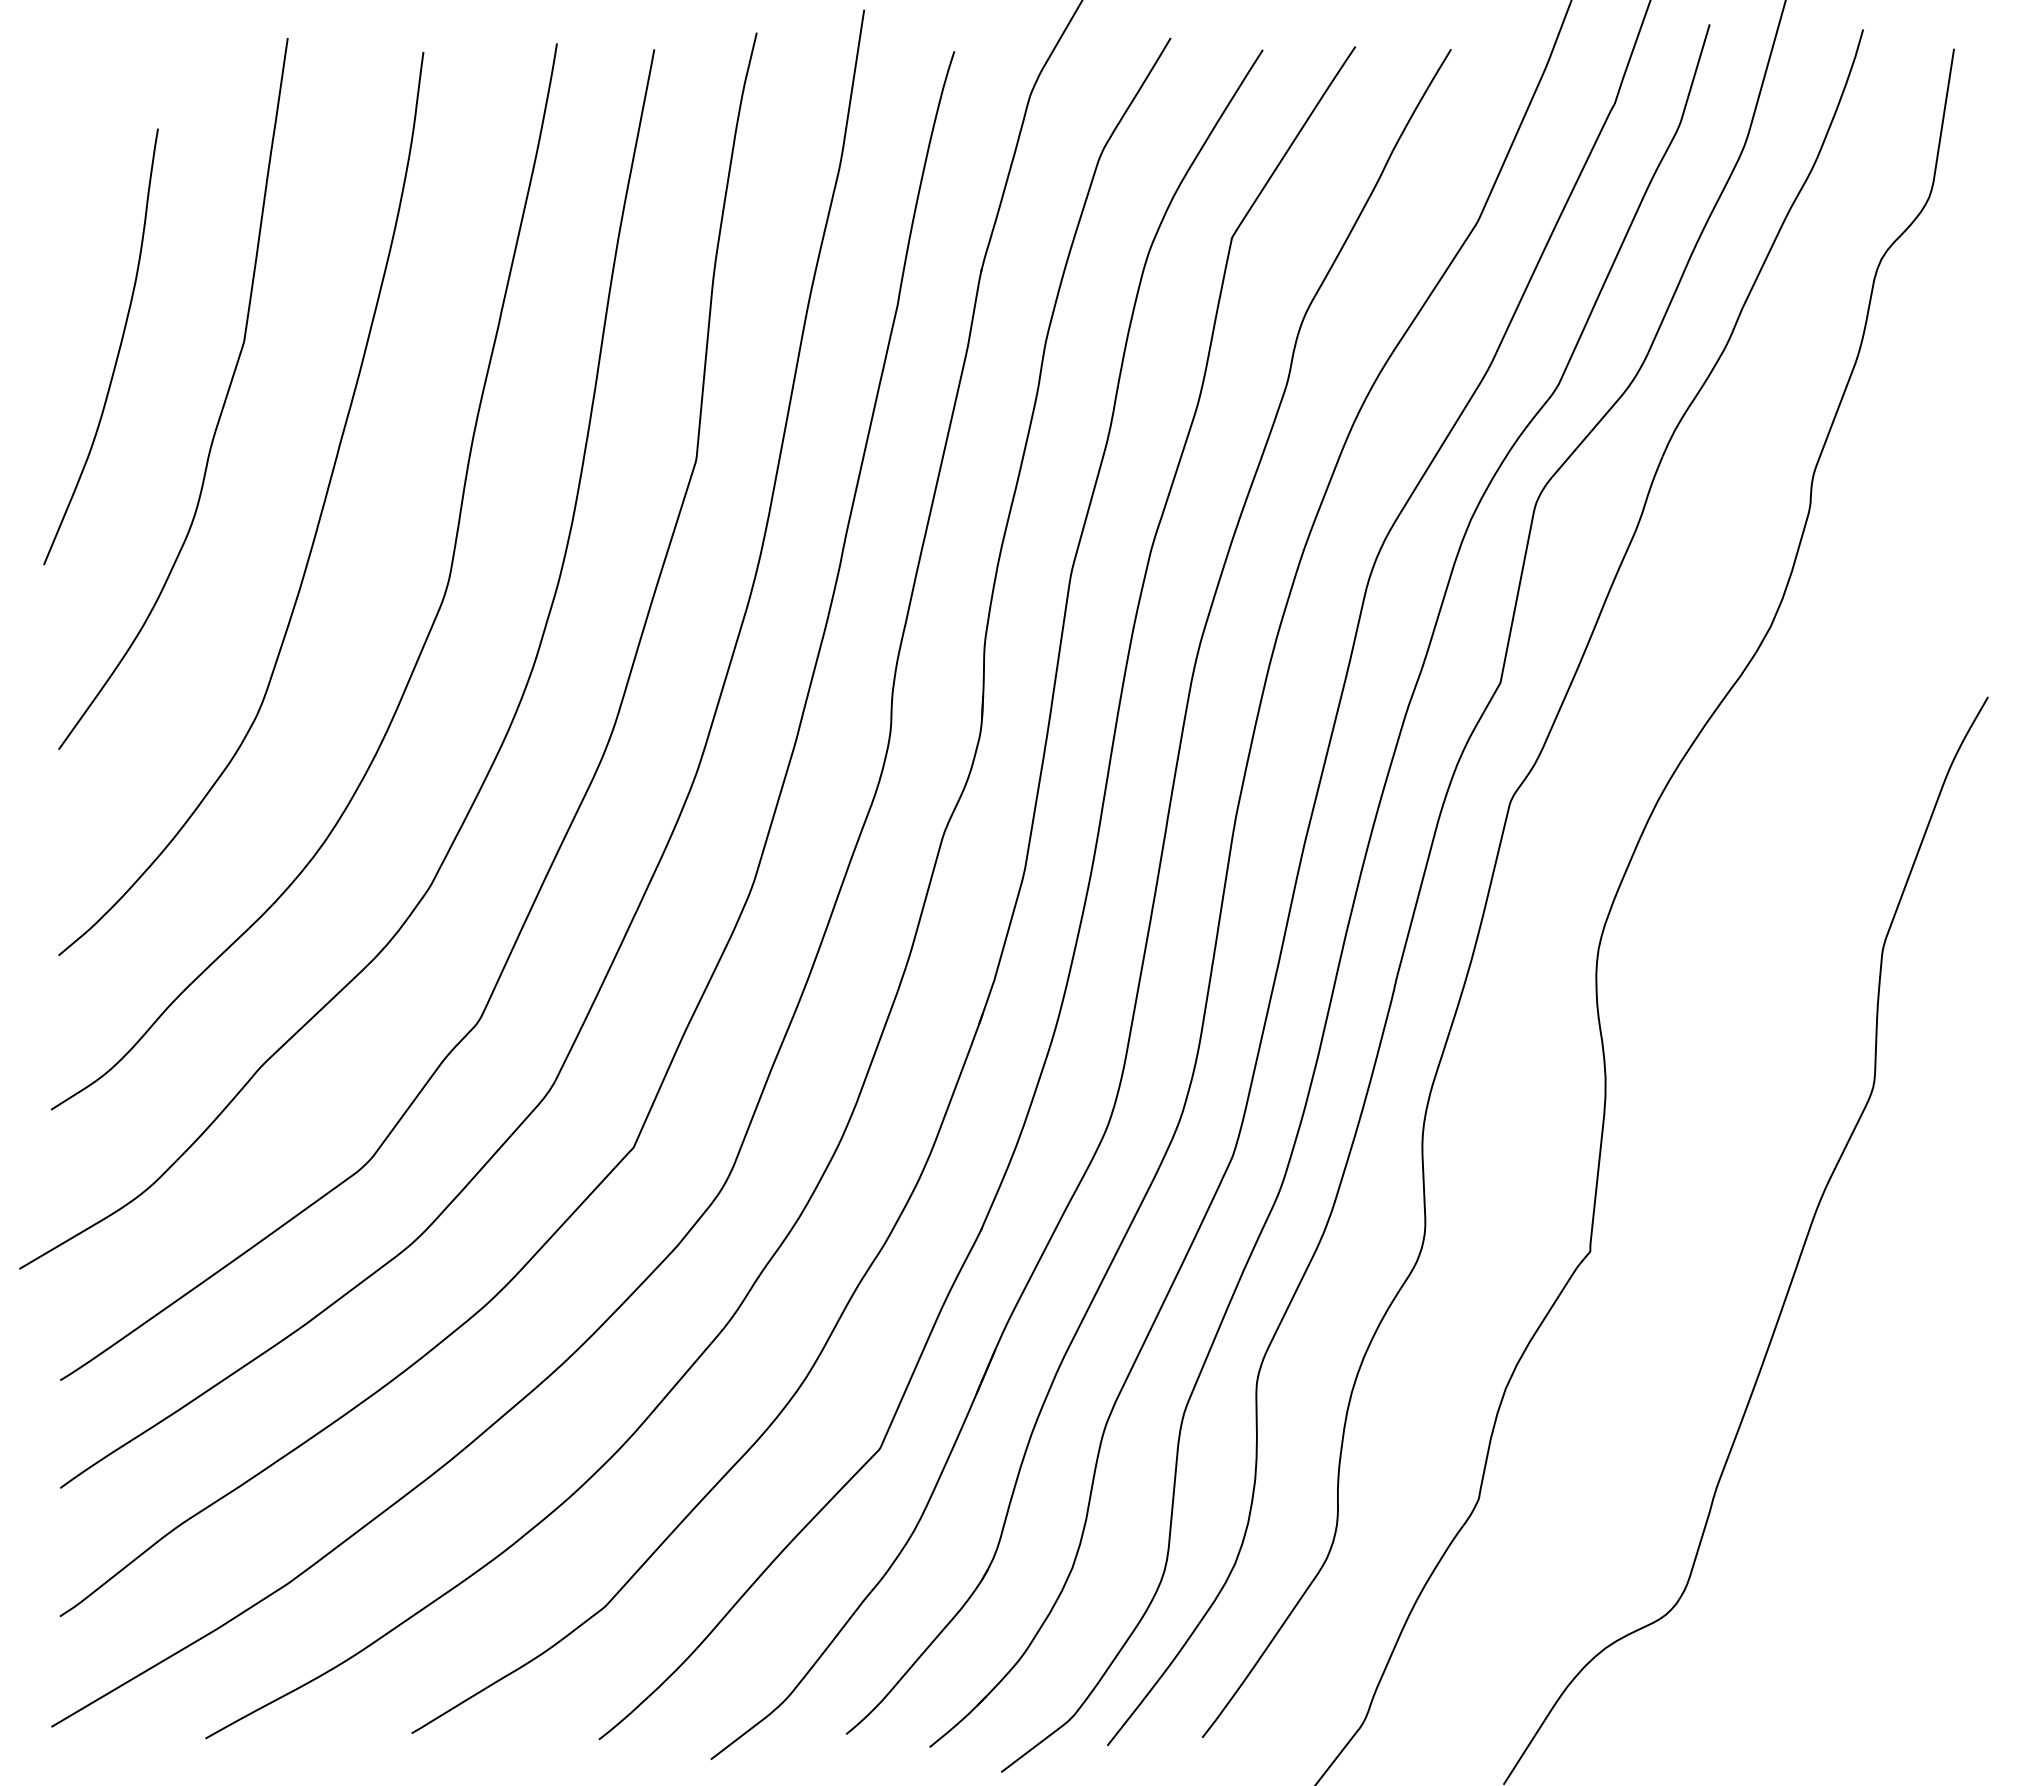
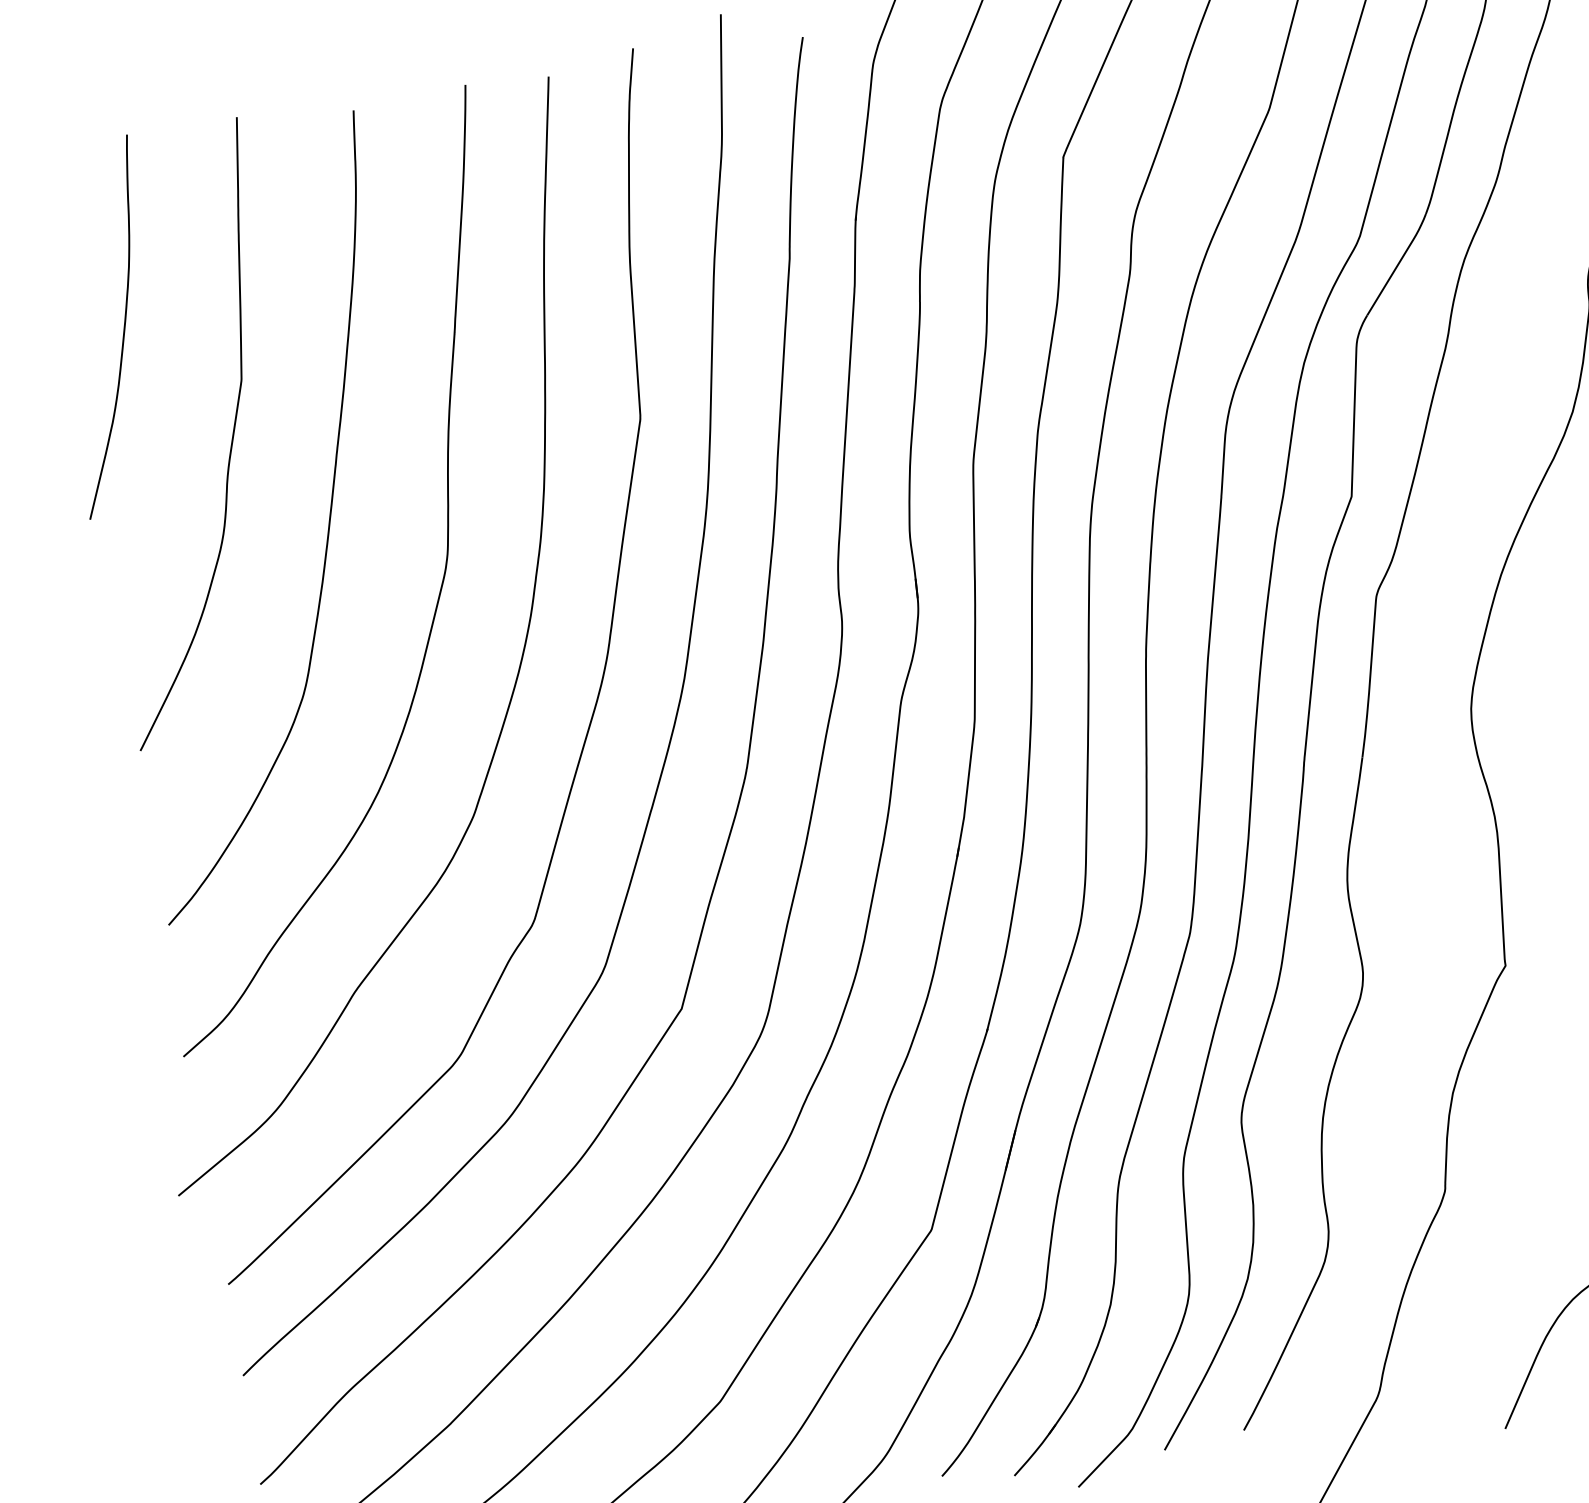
curve: (117, 352) -> (123, 329), moved

